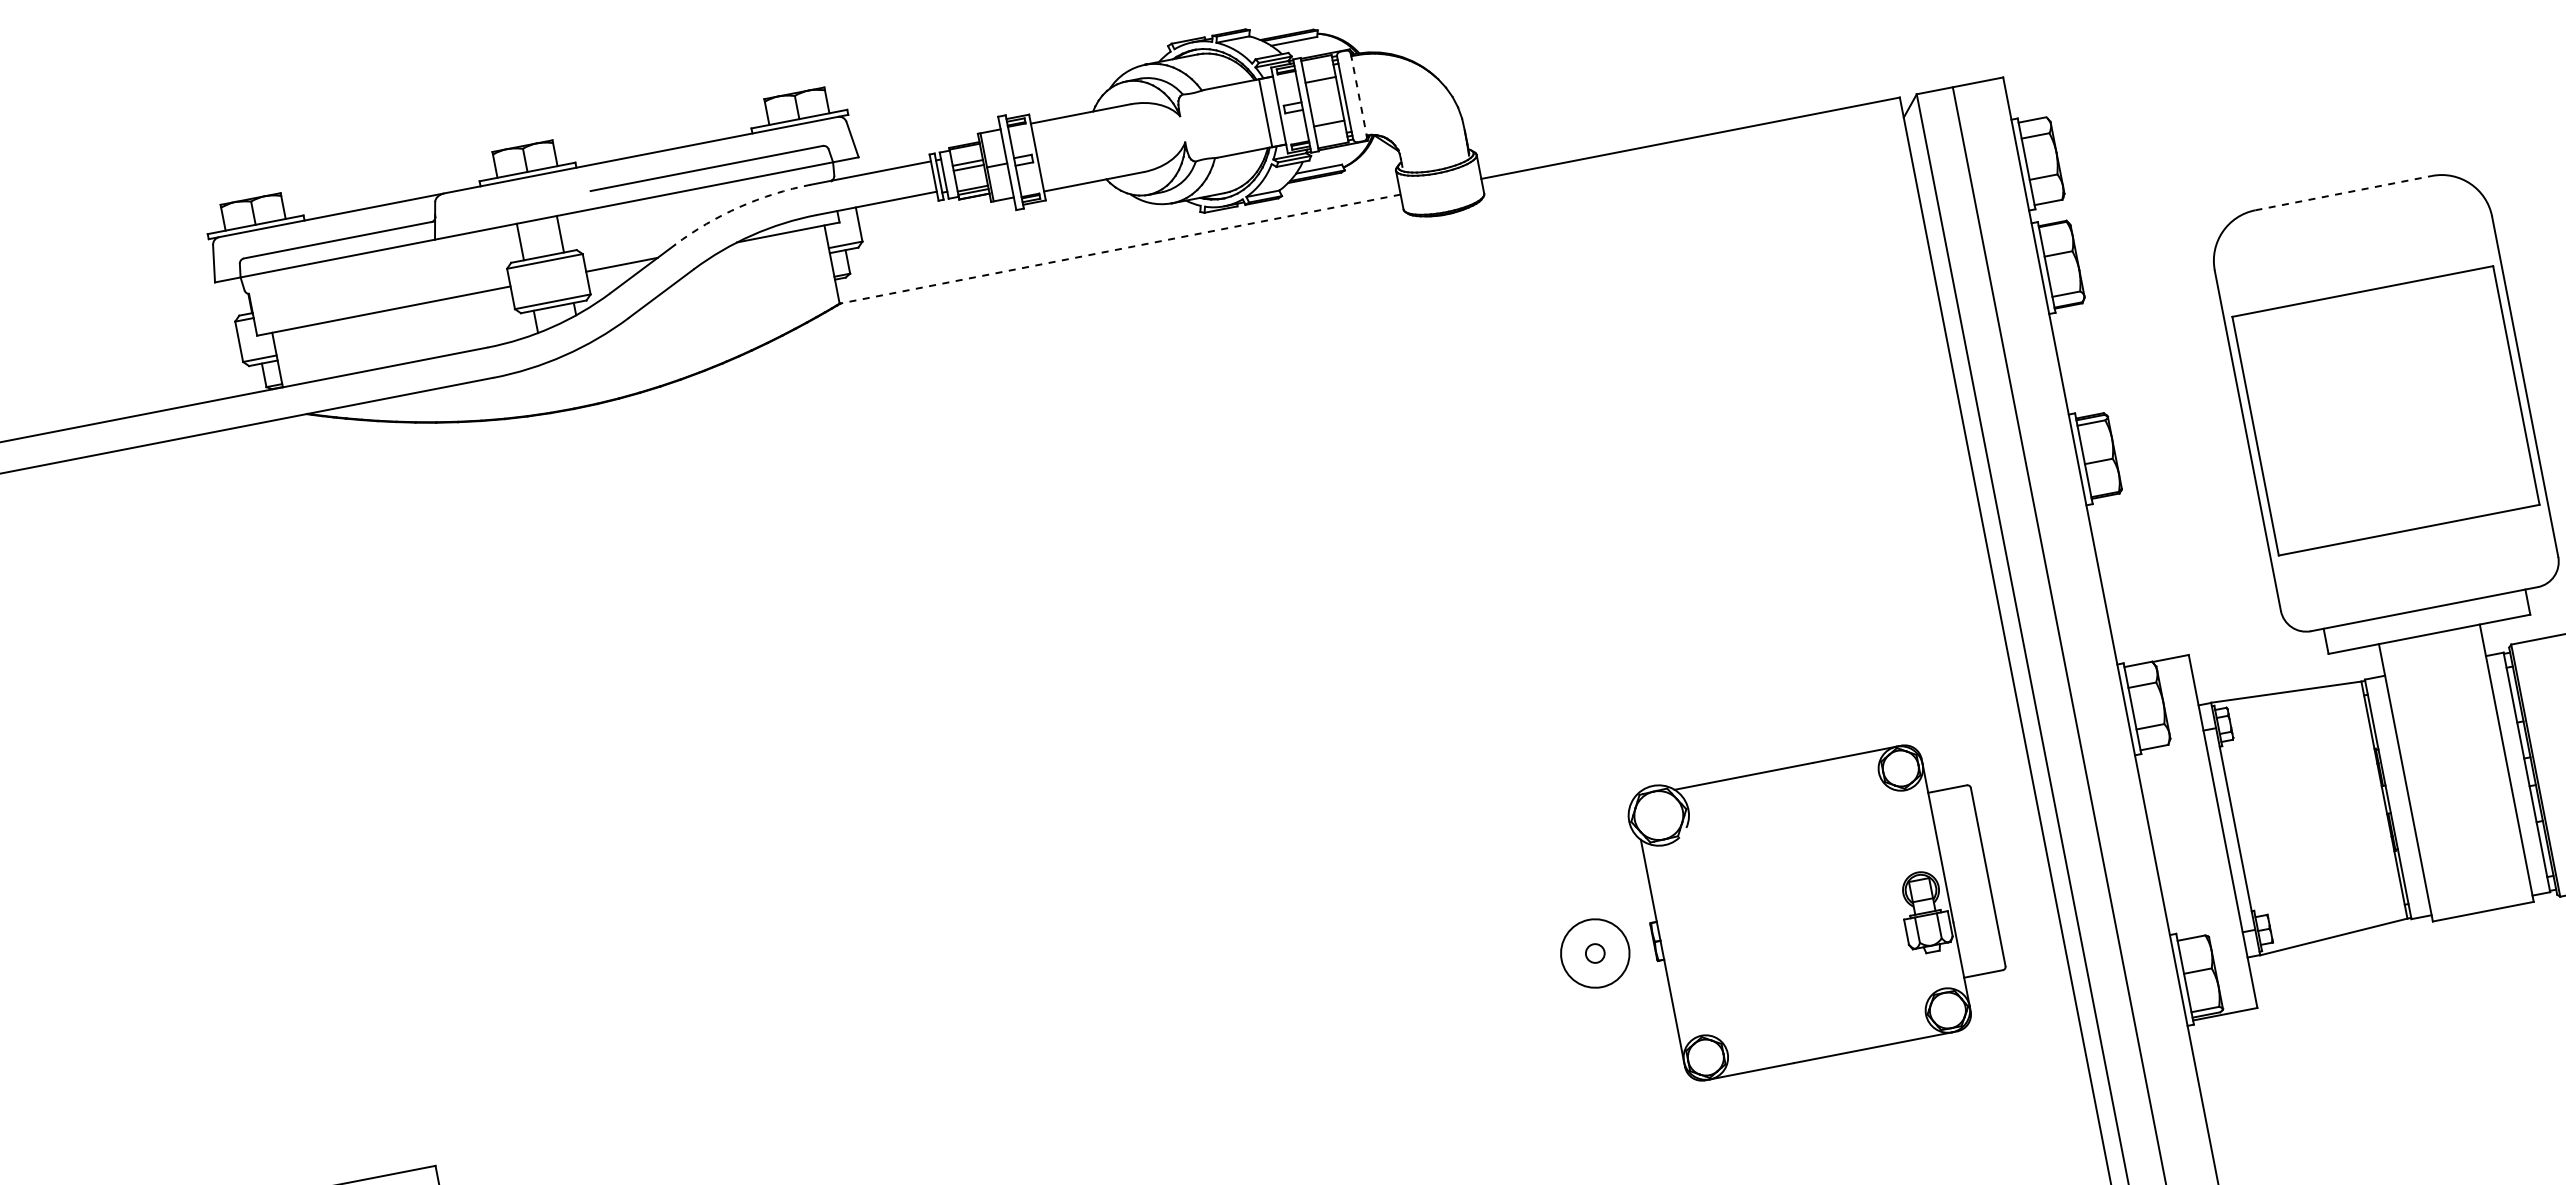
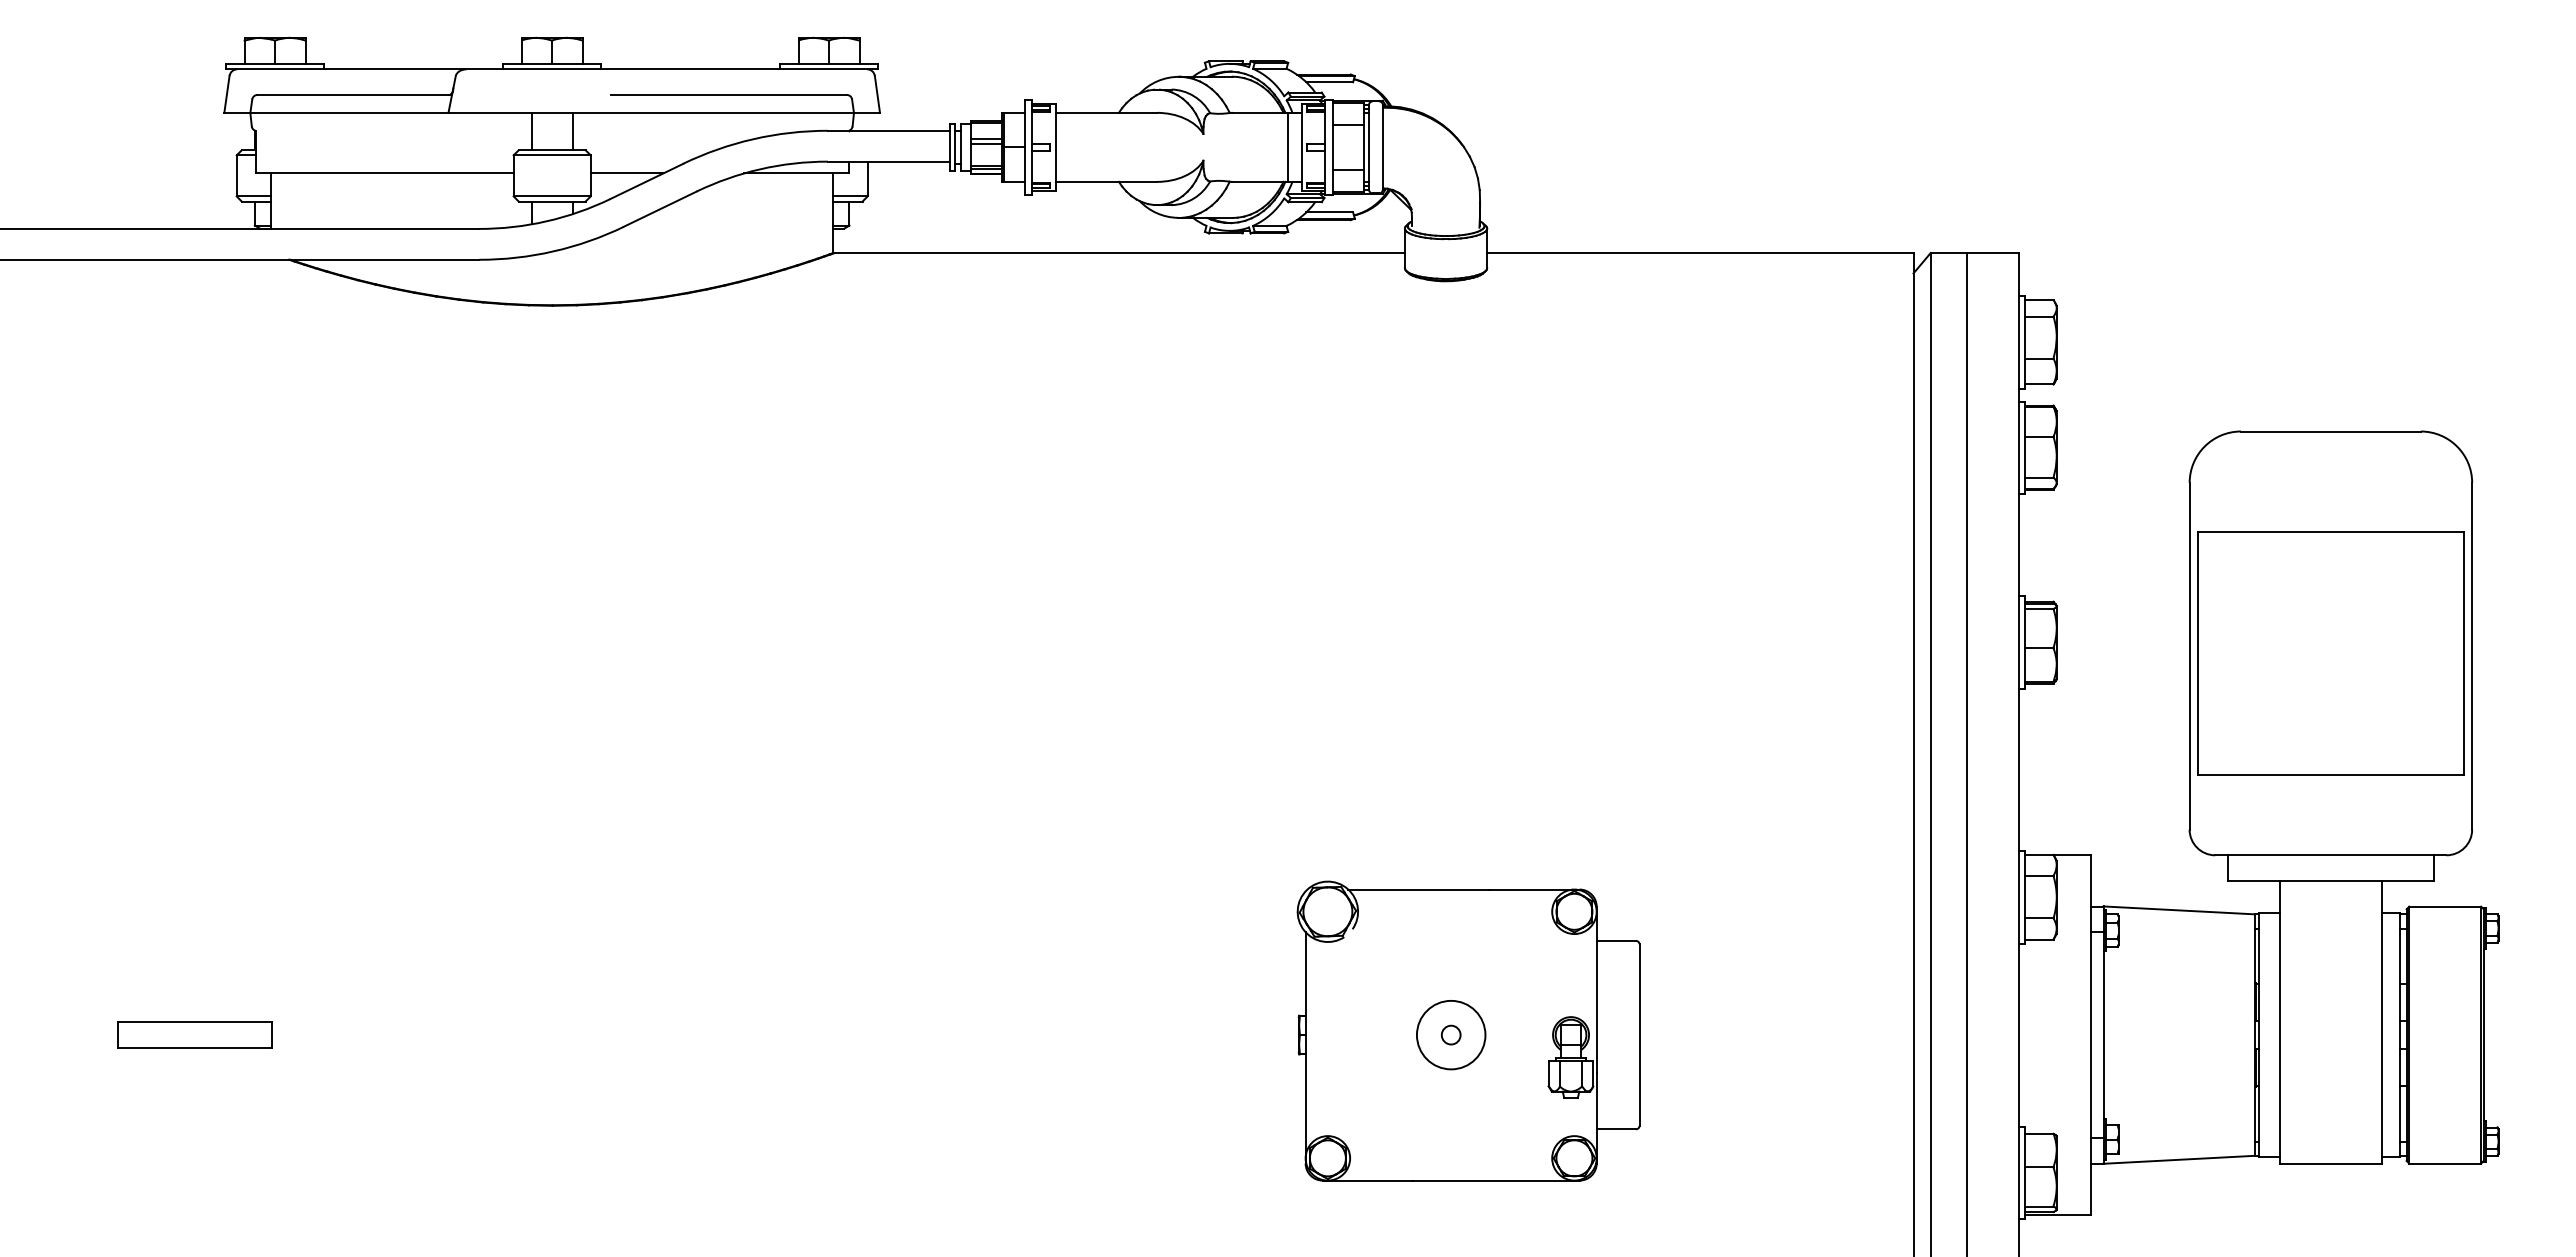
line: (1358, 95) -> (1382, 147), dashed -> solid
line: (2343, 193) -> (2330, 431), dashed -> solid
arc: (739, 207) -> (753, 139), dashed -> solid
line: (1120, 249) -> (1119, 253), dashed -> solid
part: (1819, 905) -> (1468, 1030), moved

